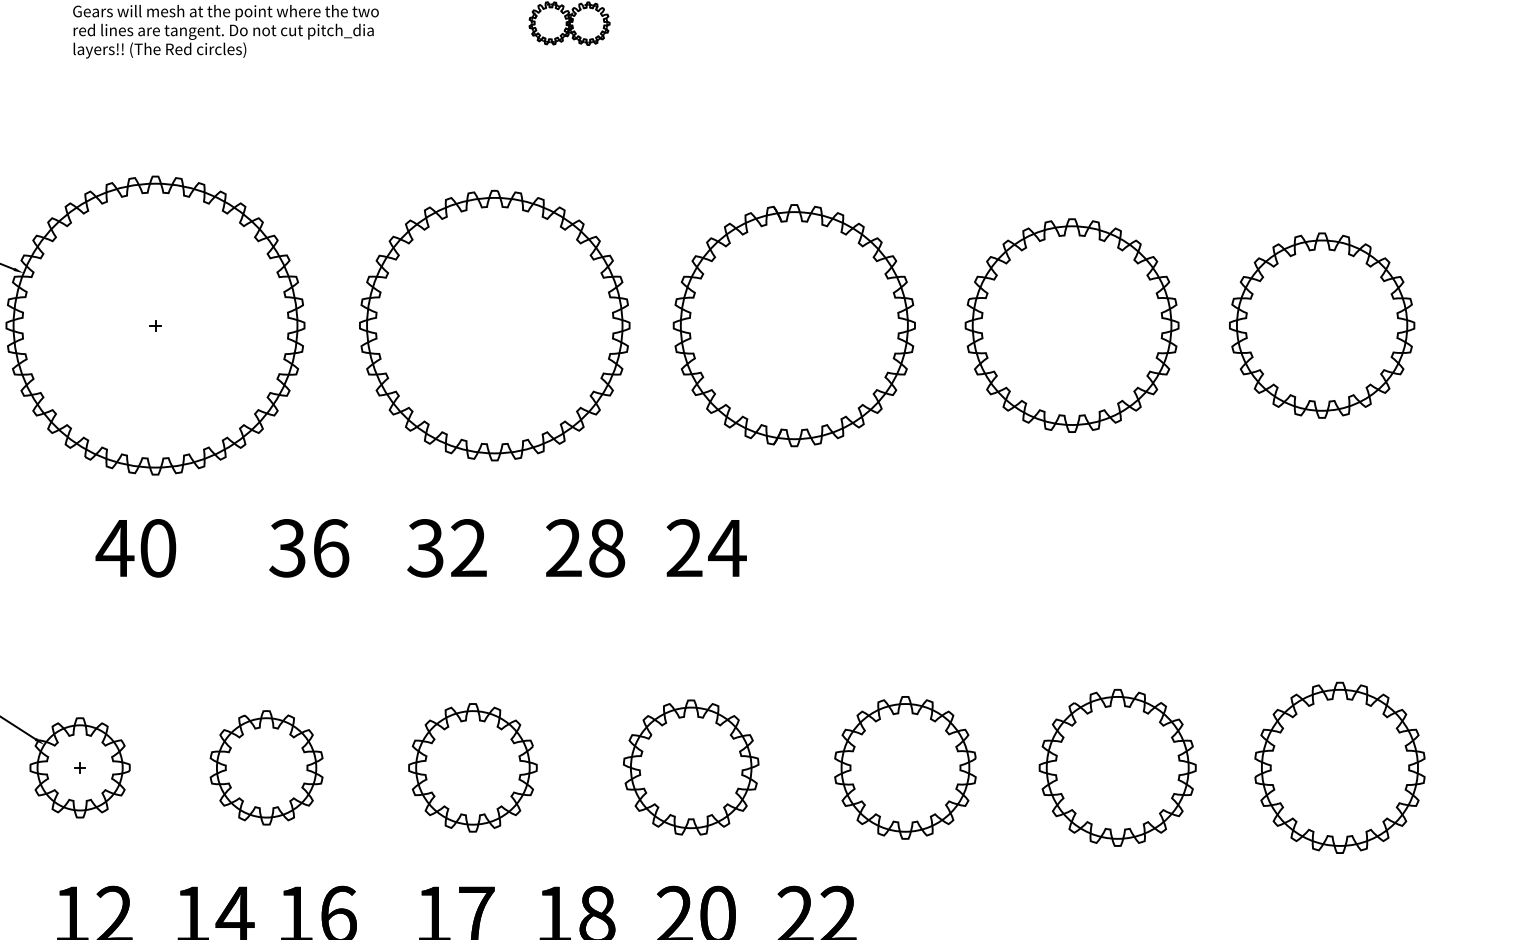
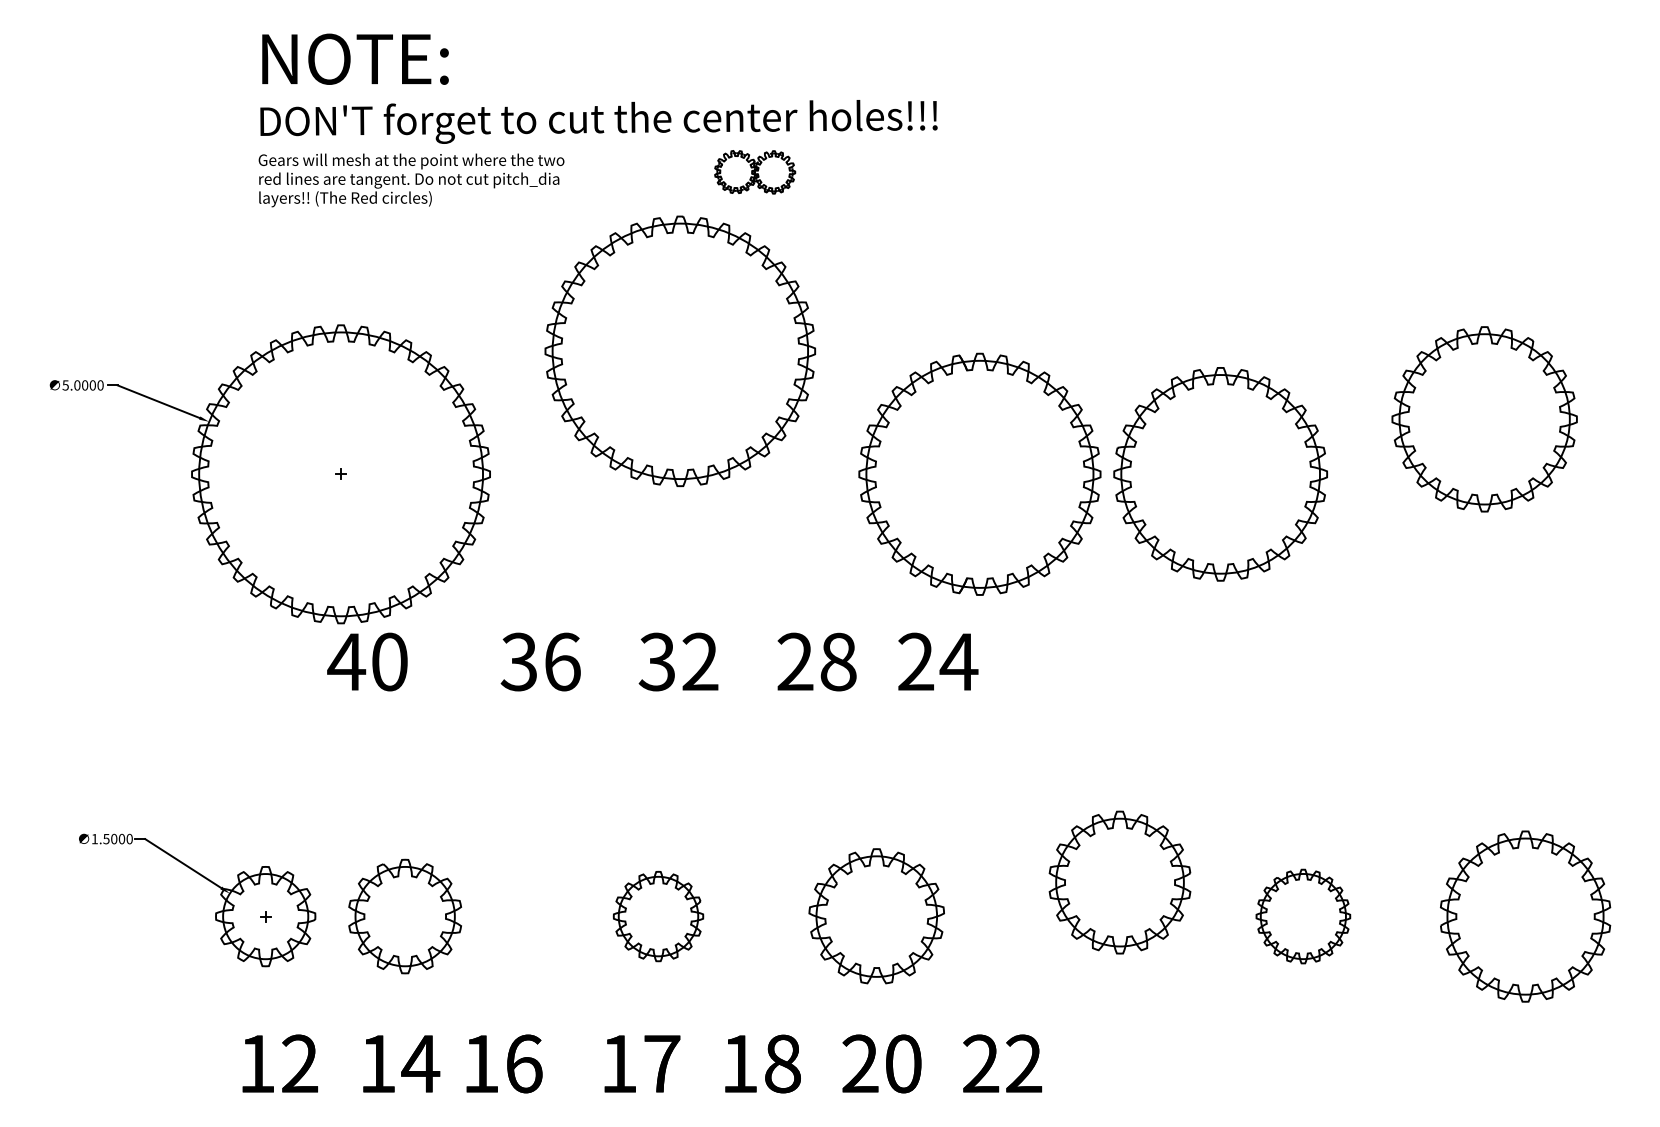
part: (494, 325) -> (680, 351), moved
part: (1071, 325) -> (1220, 474), moved
part: (1321, 325) -> (1484, 419), moved
text: (420, 547) -> (652, 661), moved
part: (265, 767) -> (404, 916), moved
part: (472, 767) -> (658, 916), size x0.7
part: (904, 767) -> (1119, 882), moved
part: (1117, 767) -> (1303, 916), size x0.6

